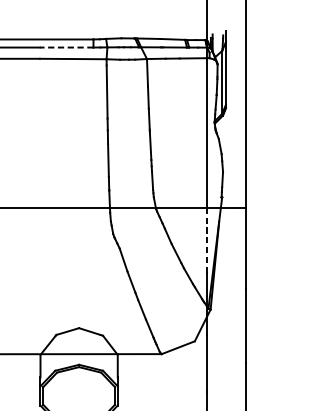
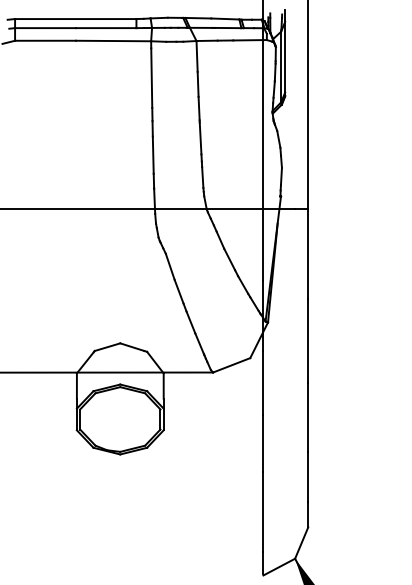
line: (65, 47) -> (105, 28), dashed -> solid
line: (206, 240) -> (263, 244), dashed -> solid

